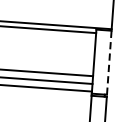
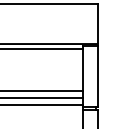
line: (109, 62) -> (97, 76), dashed -> solid

